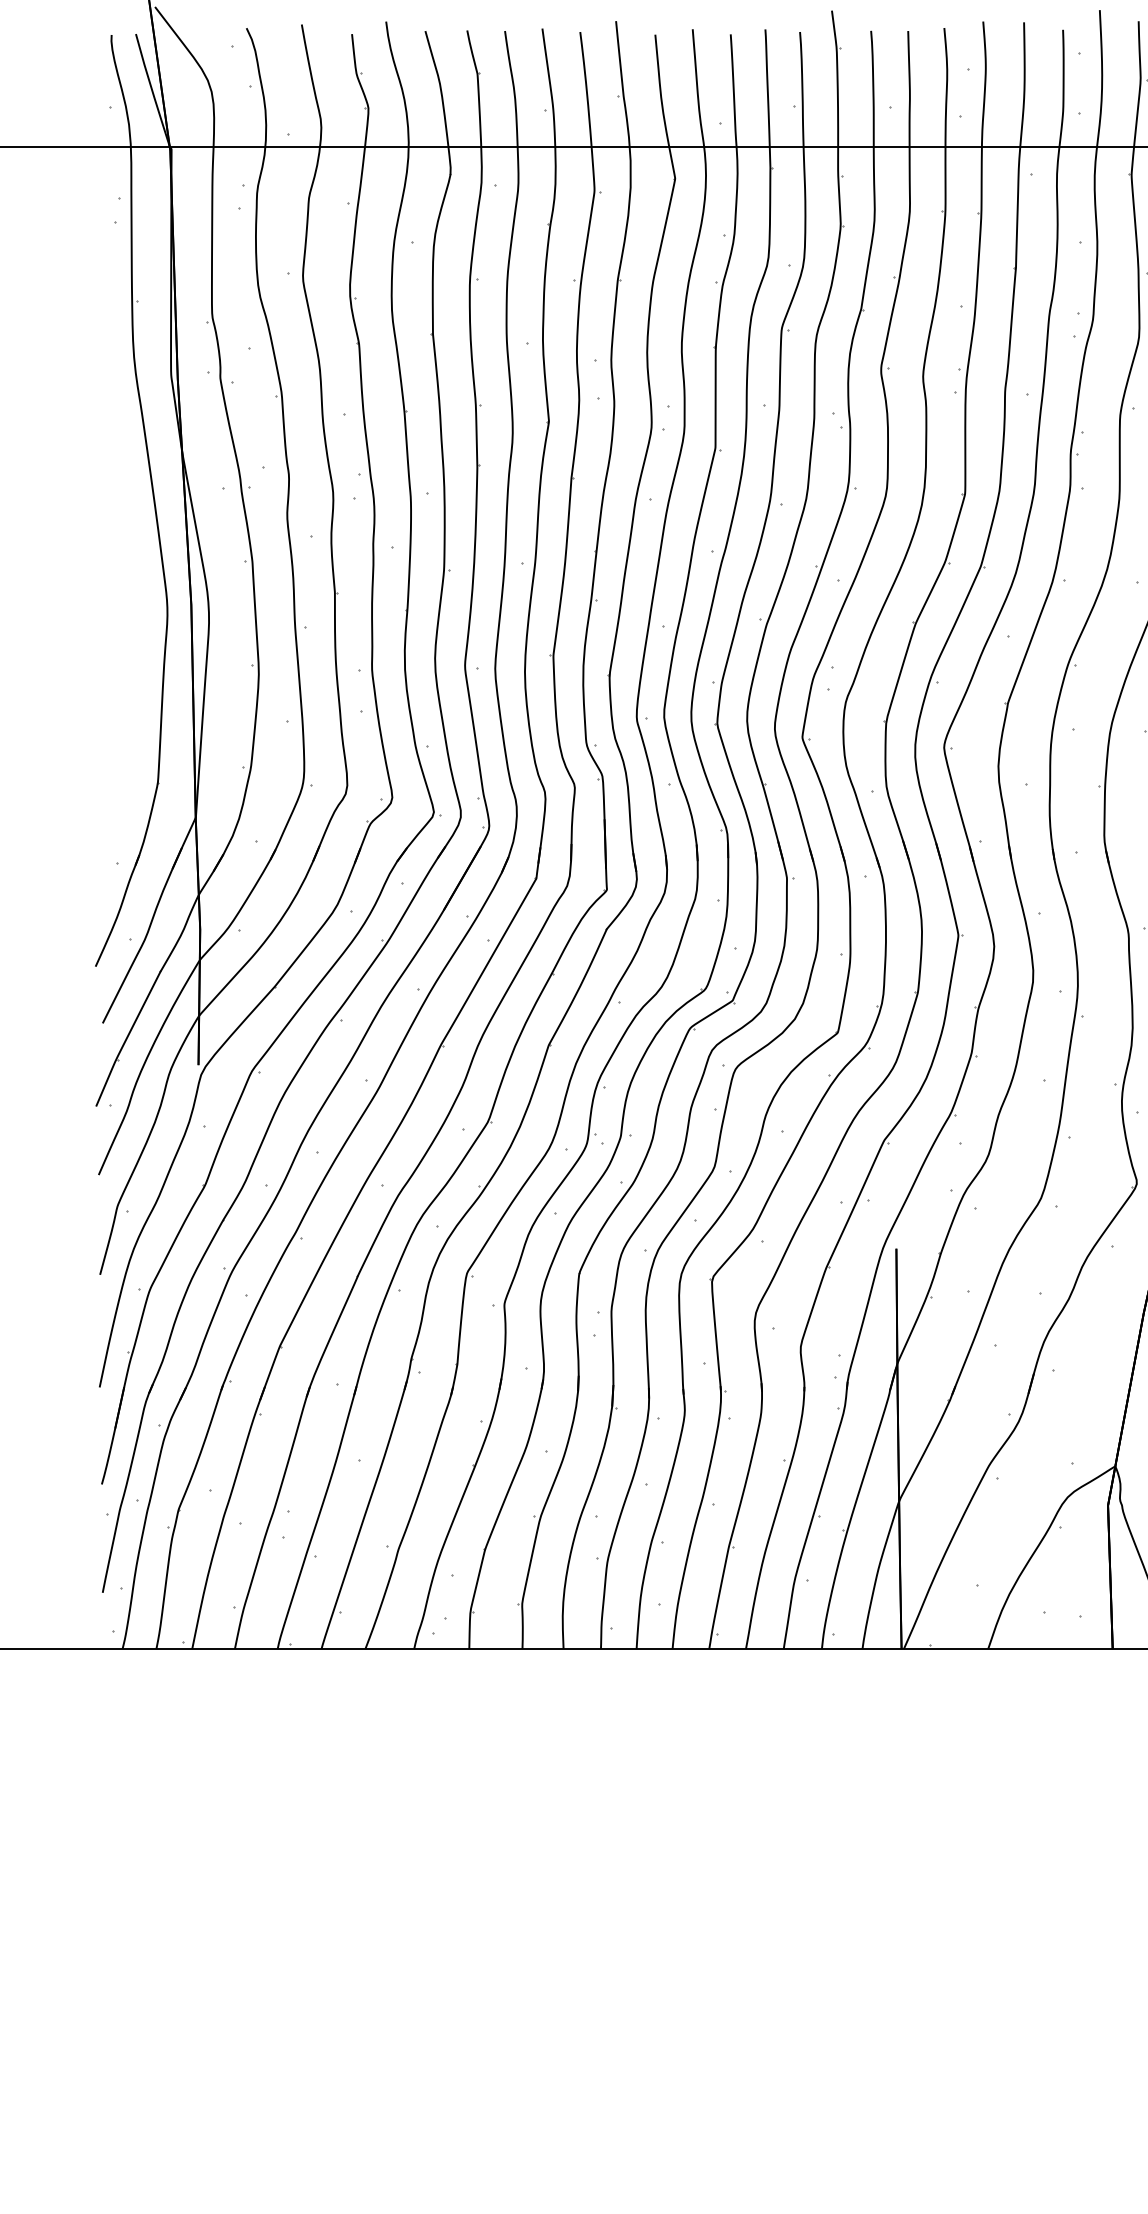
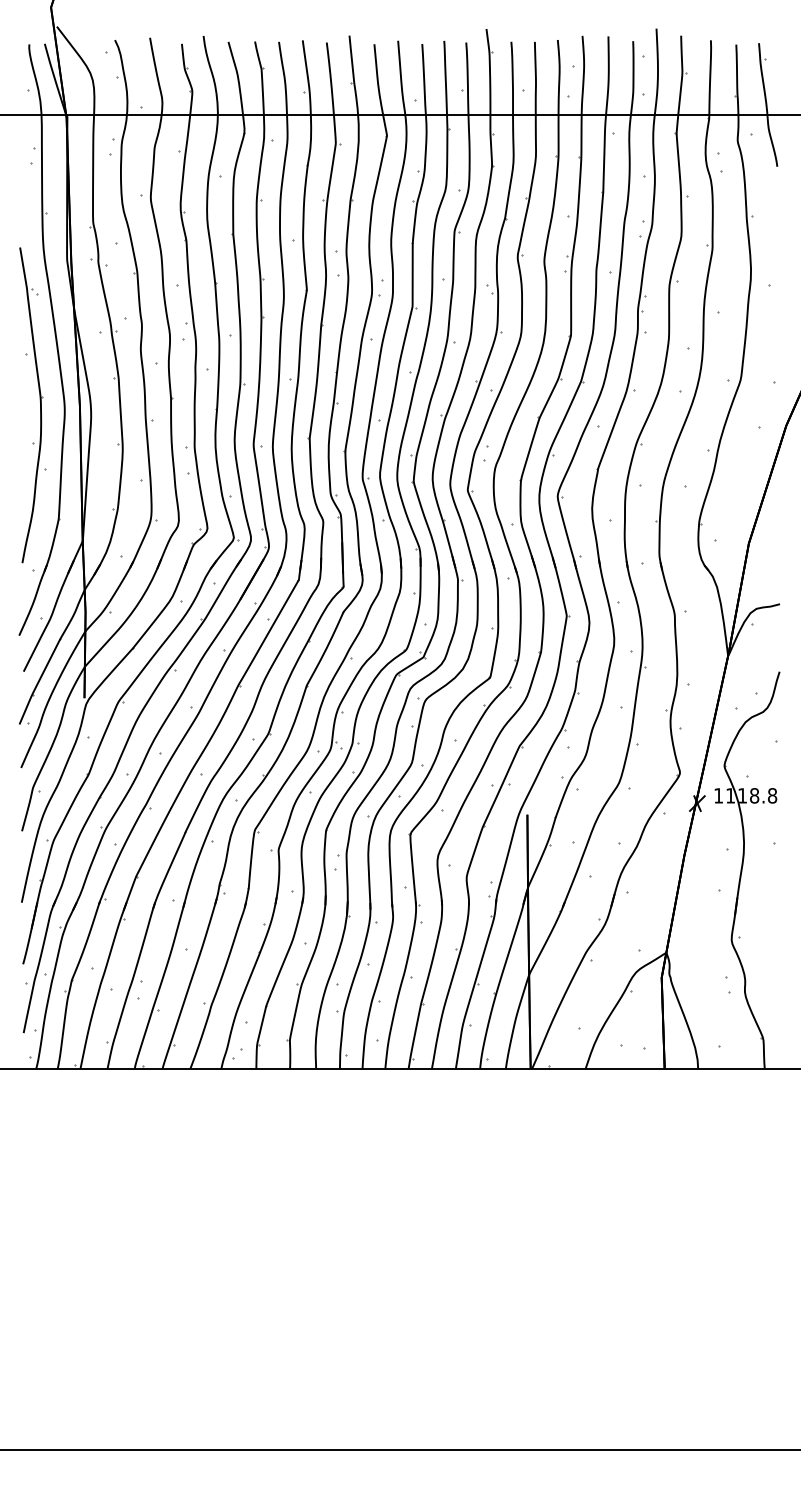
part: (129, 603) -> (40, 405), added

